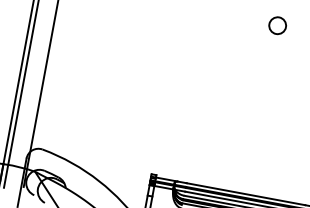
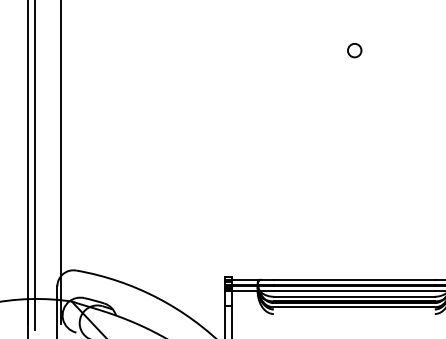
circle: (277, 25) -> (354, 50), size x0.6

